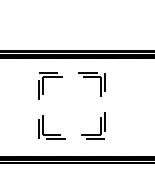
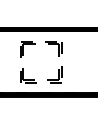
part: (99, 96) -> (58, 56), moved

